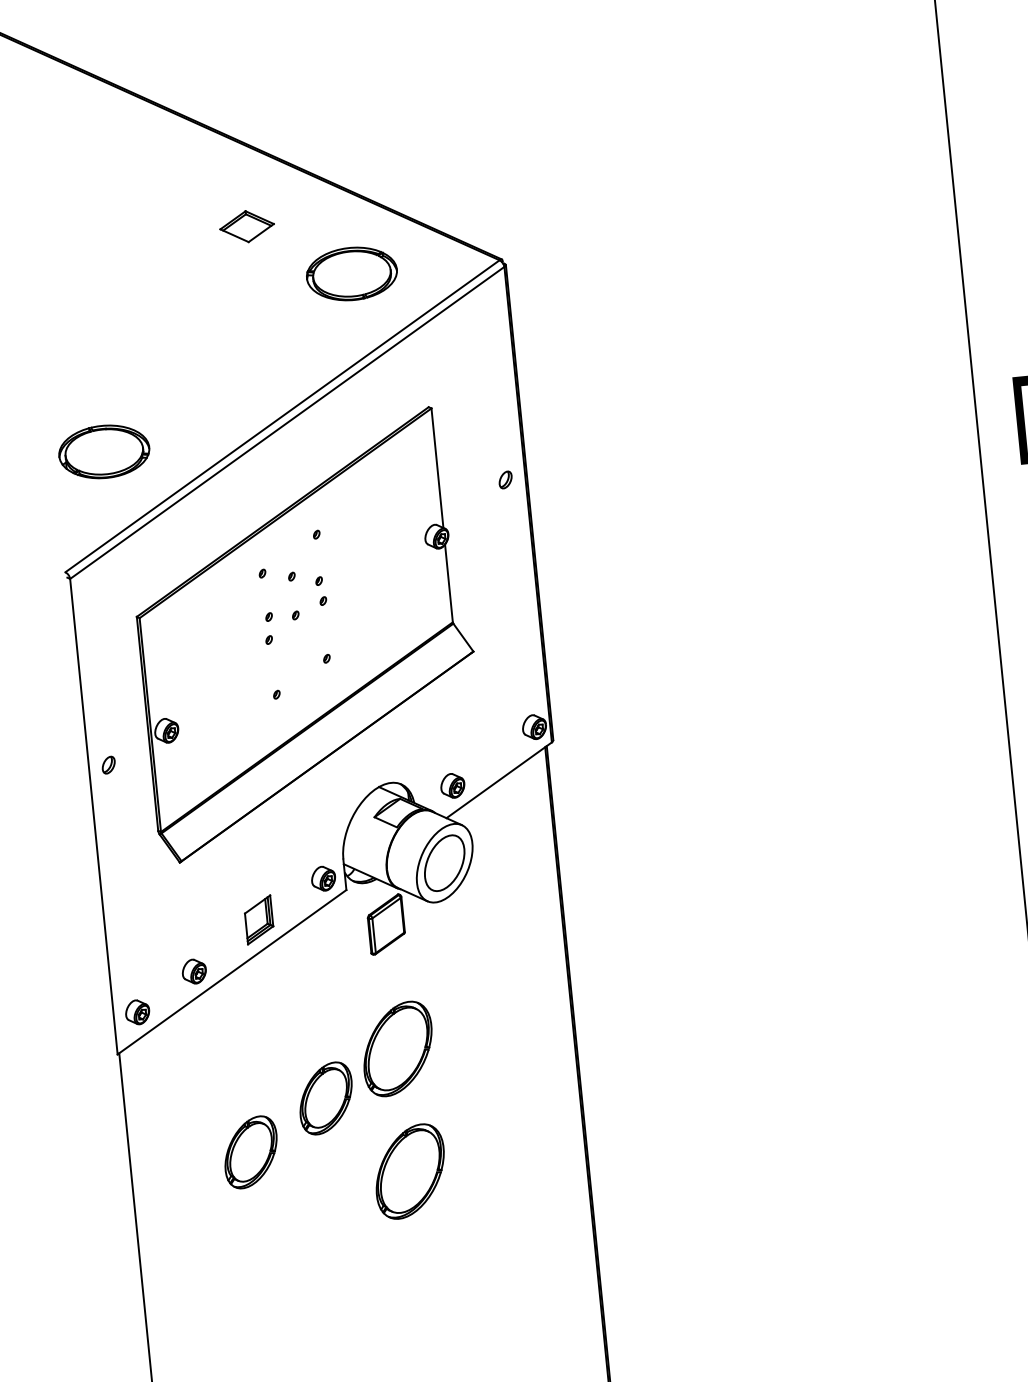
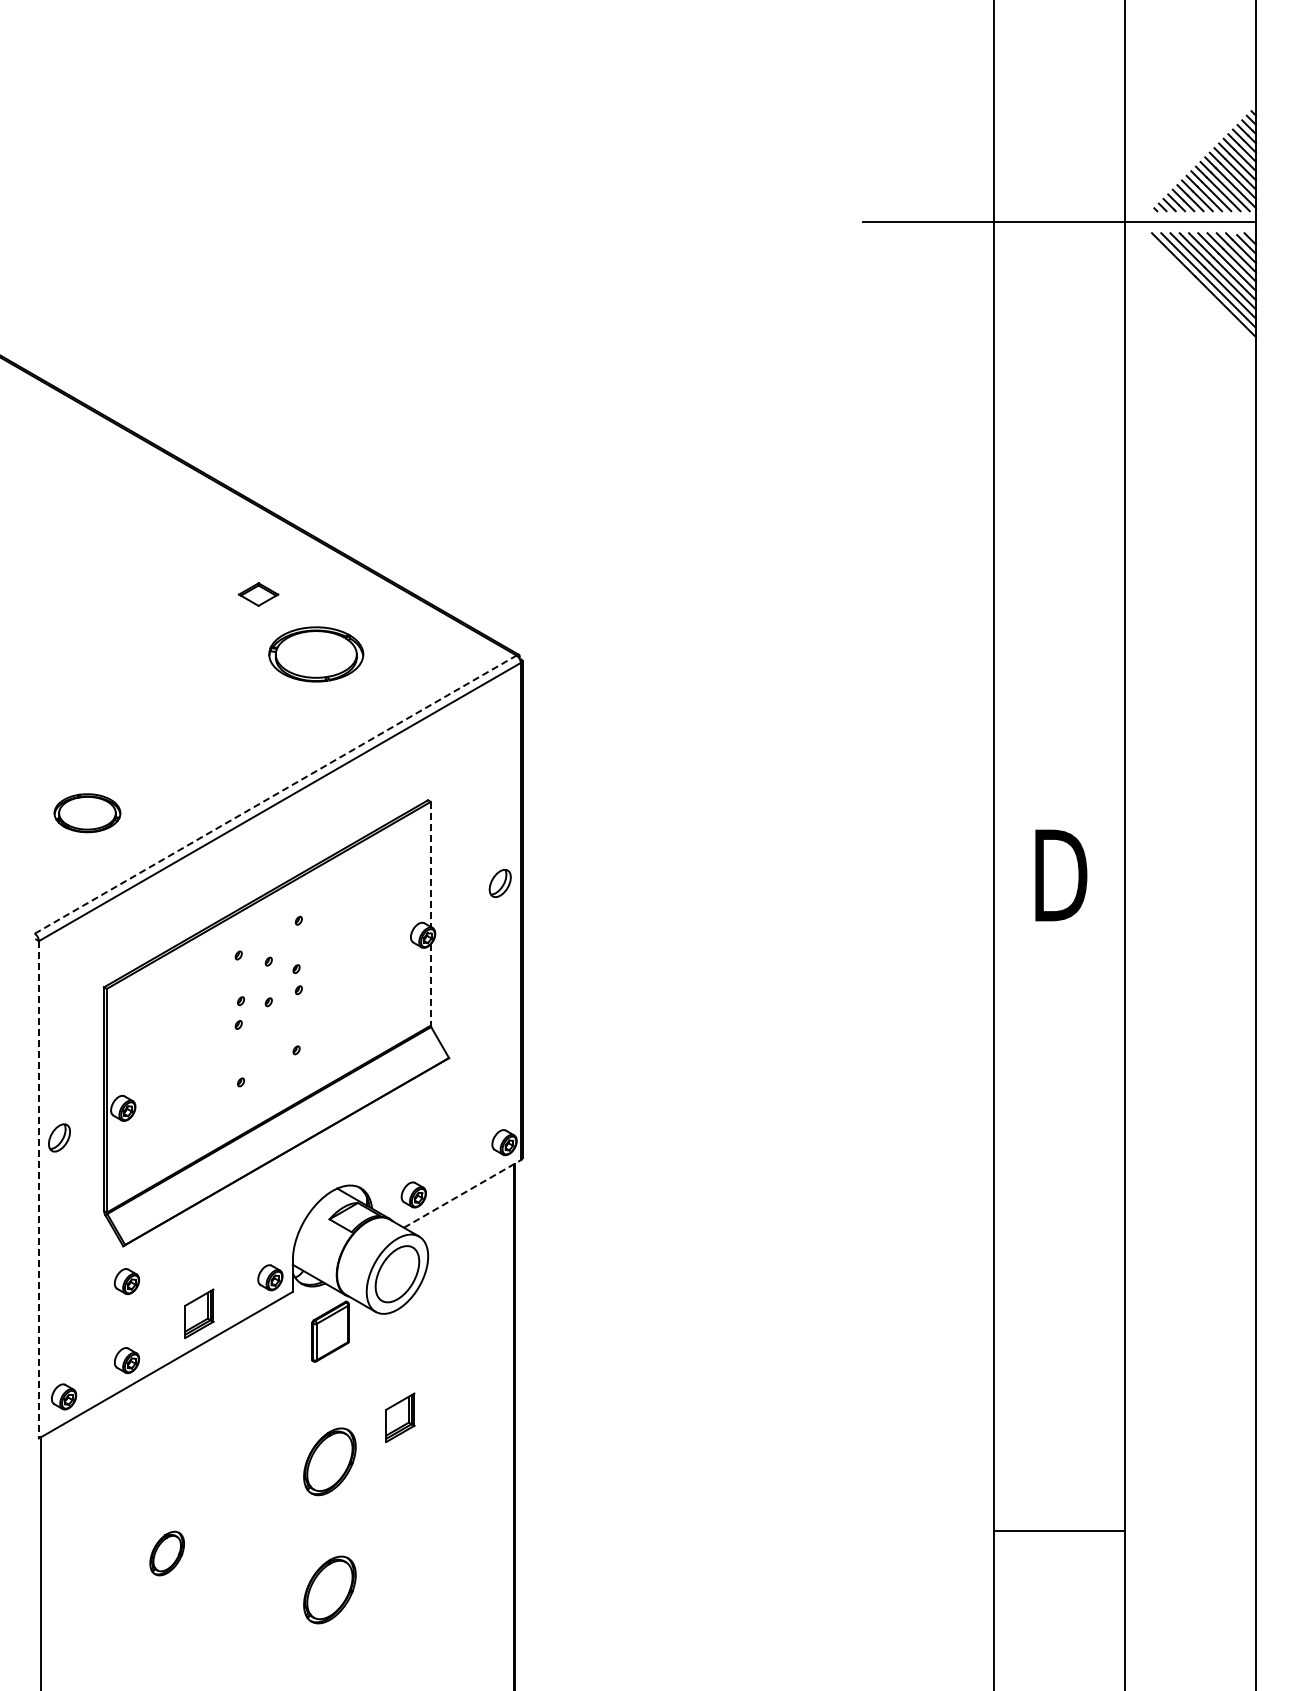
part: (246, 226) -> (258, 594), size x0.7
part: (352, 274) -> (316, 654), moved
line: (283, 416) -> (276, 794), solid -> dashed
part: (104, 452) -> (87, 813), size x0.7
line: (437, 468) -> (430, 864), solid -> dashed
part: (504, 479) -> (499, 883), size x1.6
line: (448, 583) -> (430, 984), solid -> dashed
part: (108, 764) -> (59, 1137), size x1.6
line: (499, 779) -> (462, 1193), solid -> dashed
line: (93, 816) -> (38, 1189), solid -> dashed
part: (187, 895) -> (127, 1281), added
part: (461, 999) -> (400, 1417), added
part: (397, 1048) -> (329, 1461), size x0.7
part: (326, 1098) -> (250, 1505), removed
part: (251, 1152) -> (167, 1553), size x0.6
part: (409, 1171) -> (329, 1589), size x0.7

